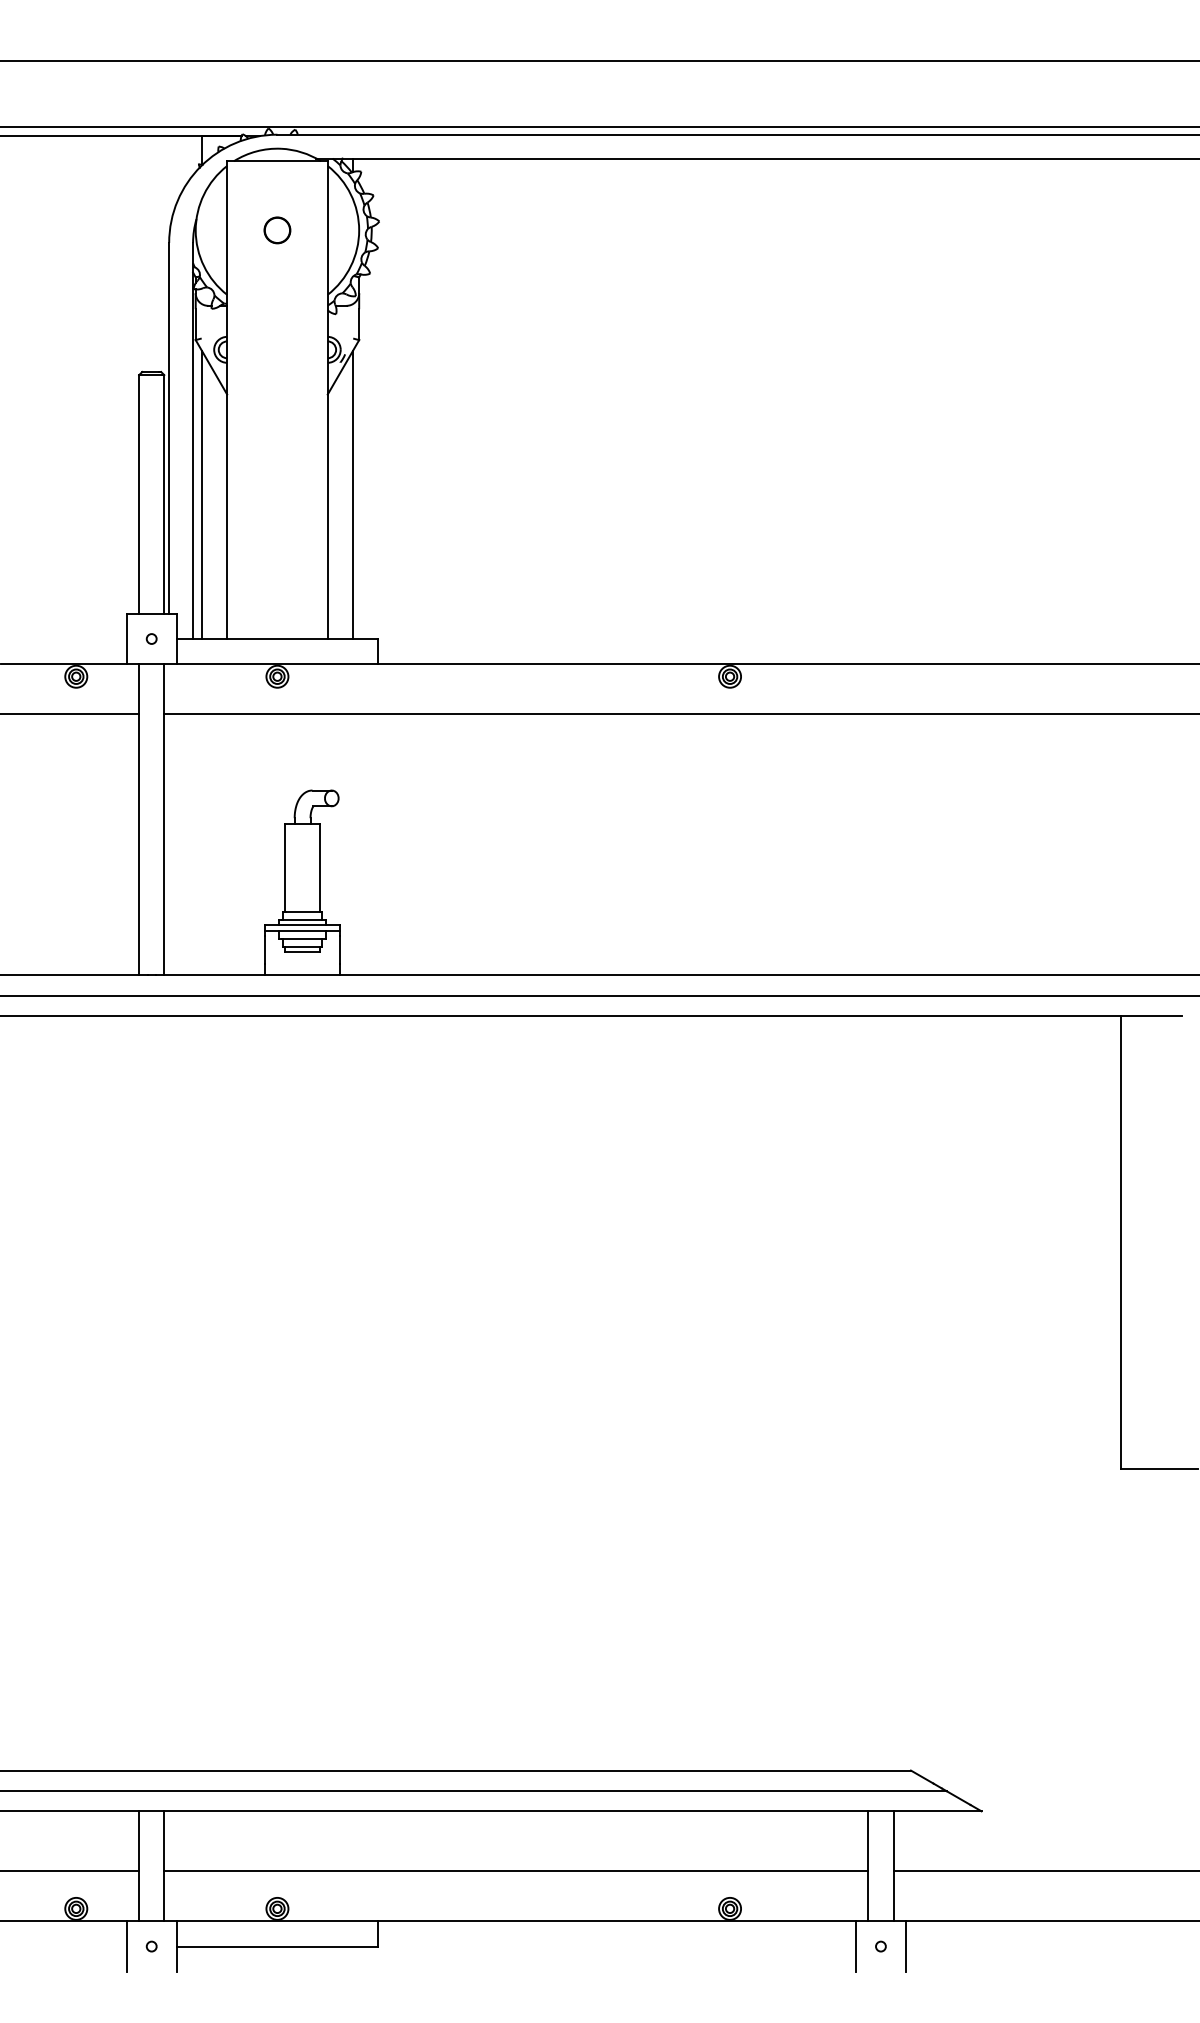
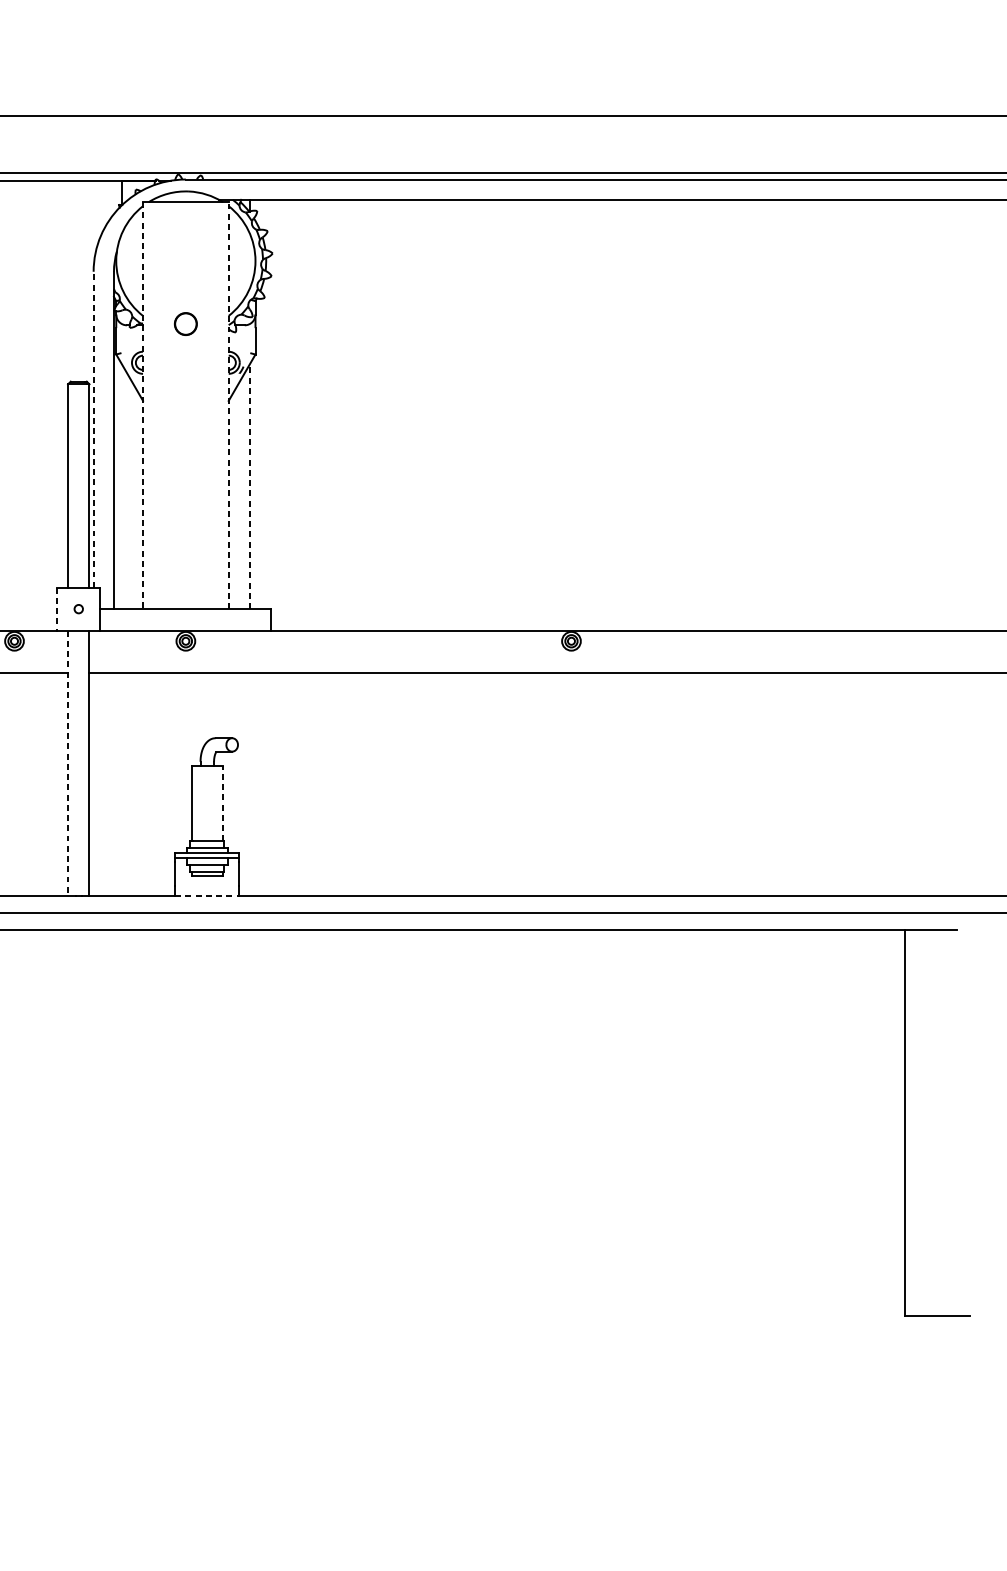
part: (277, 230) -> (185, 324), moved
line: (227, 400) -> (143, 405), solid -> dashed
line: (327, 400) -> (228, 405), solid -> dashed
line: (169, 427) -> (93, 428), solid -> dashed
line: (202, 494) -> (122, 486), removed
line: (352, 494) -> (249, 486), solid -> dashed
line: (126, 639) -> (57, 609), solid -> dashed
line: (139, 819) -> (68, 762), solid -> dashed
line: (320, 867) -> (222, 803), solid -> dashed
line: (302, 975) -> (207, 895), solid -> dashed

